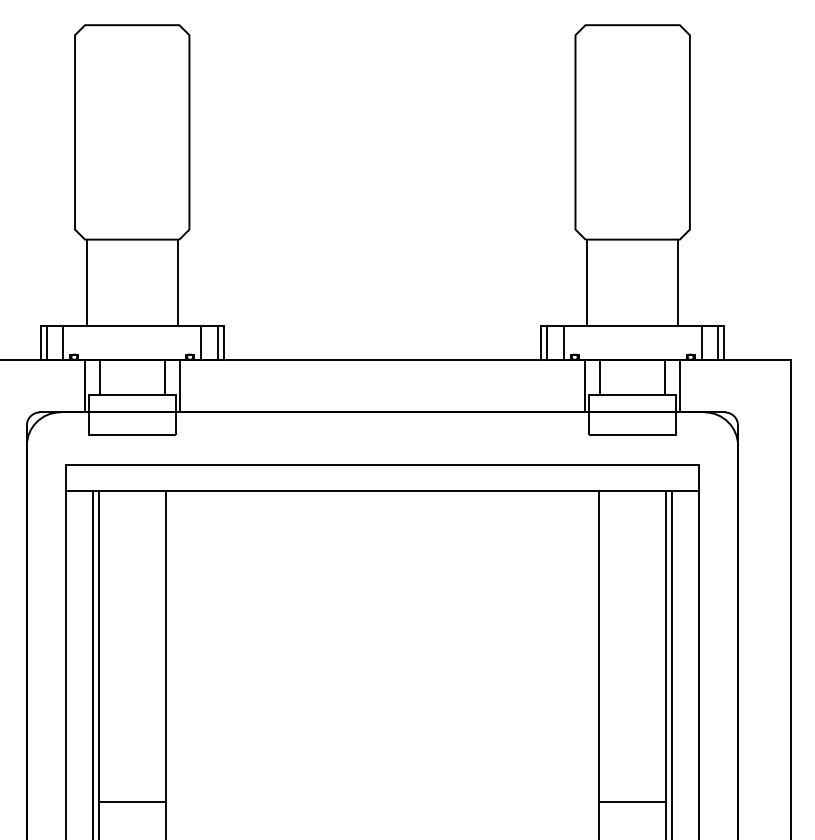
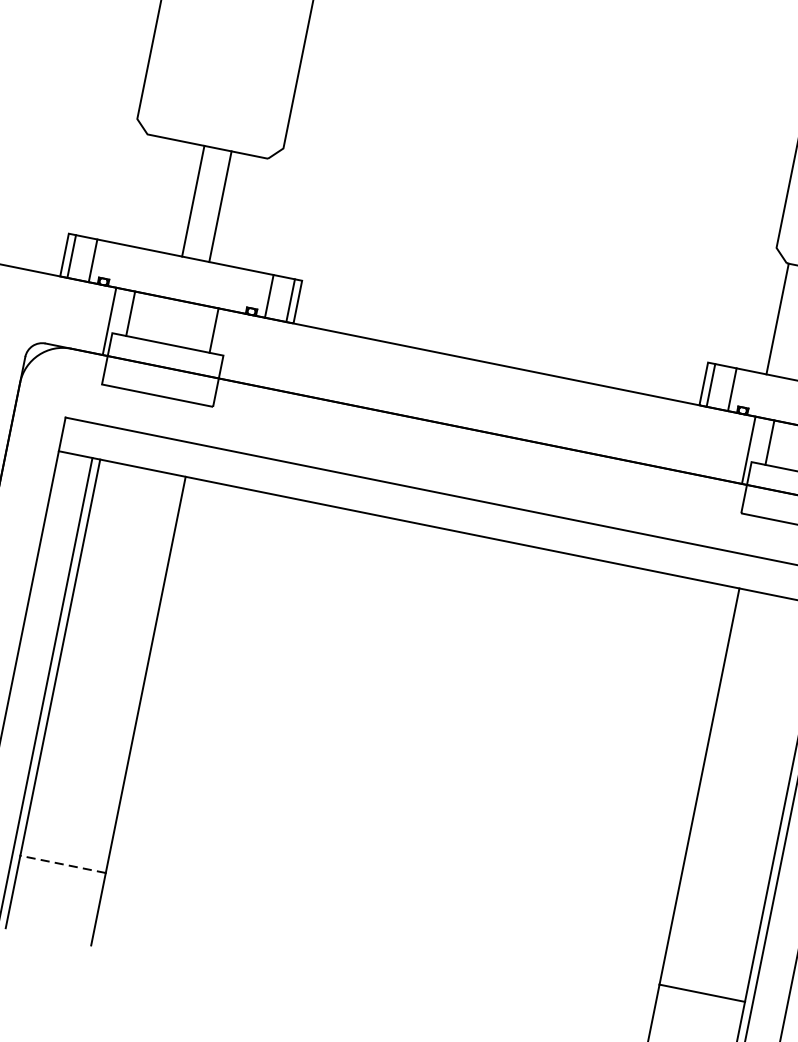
line: (86, 282) -> (193, 200), moved
line: (177, 282) -> (220, 206), moved
line: (179, 385) -> (230, 345), removed
line: (131, 801) -> (62, 864), solid -> dashed

